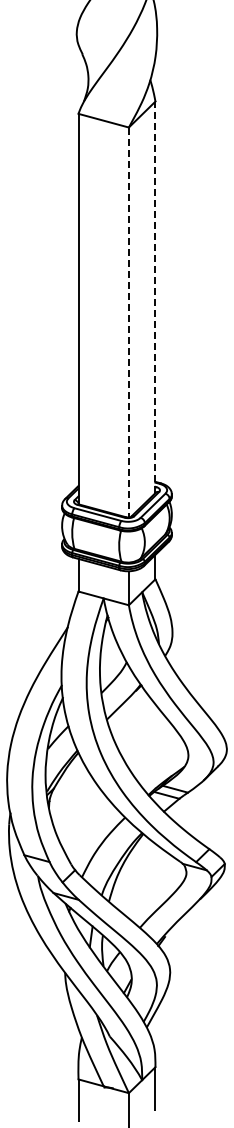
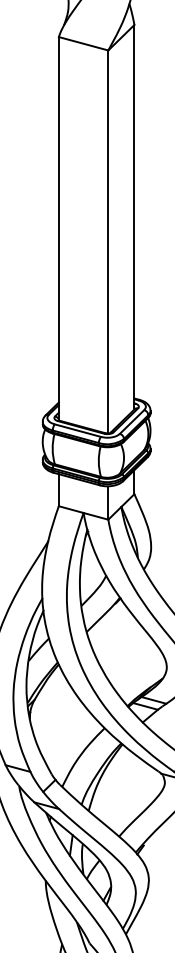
line: (155, 295) -> (134, 215), dashed -> solid
line: (128, 323) -> (107, 242), dashed -> solid

